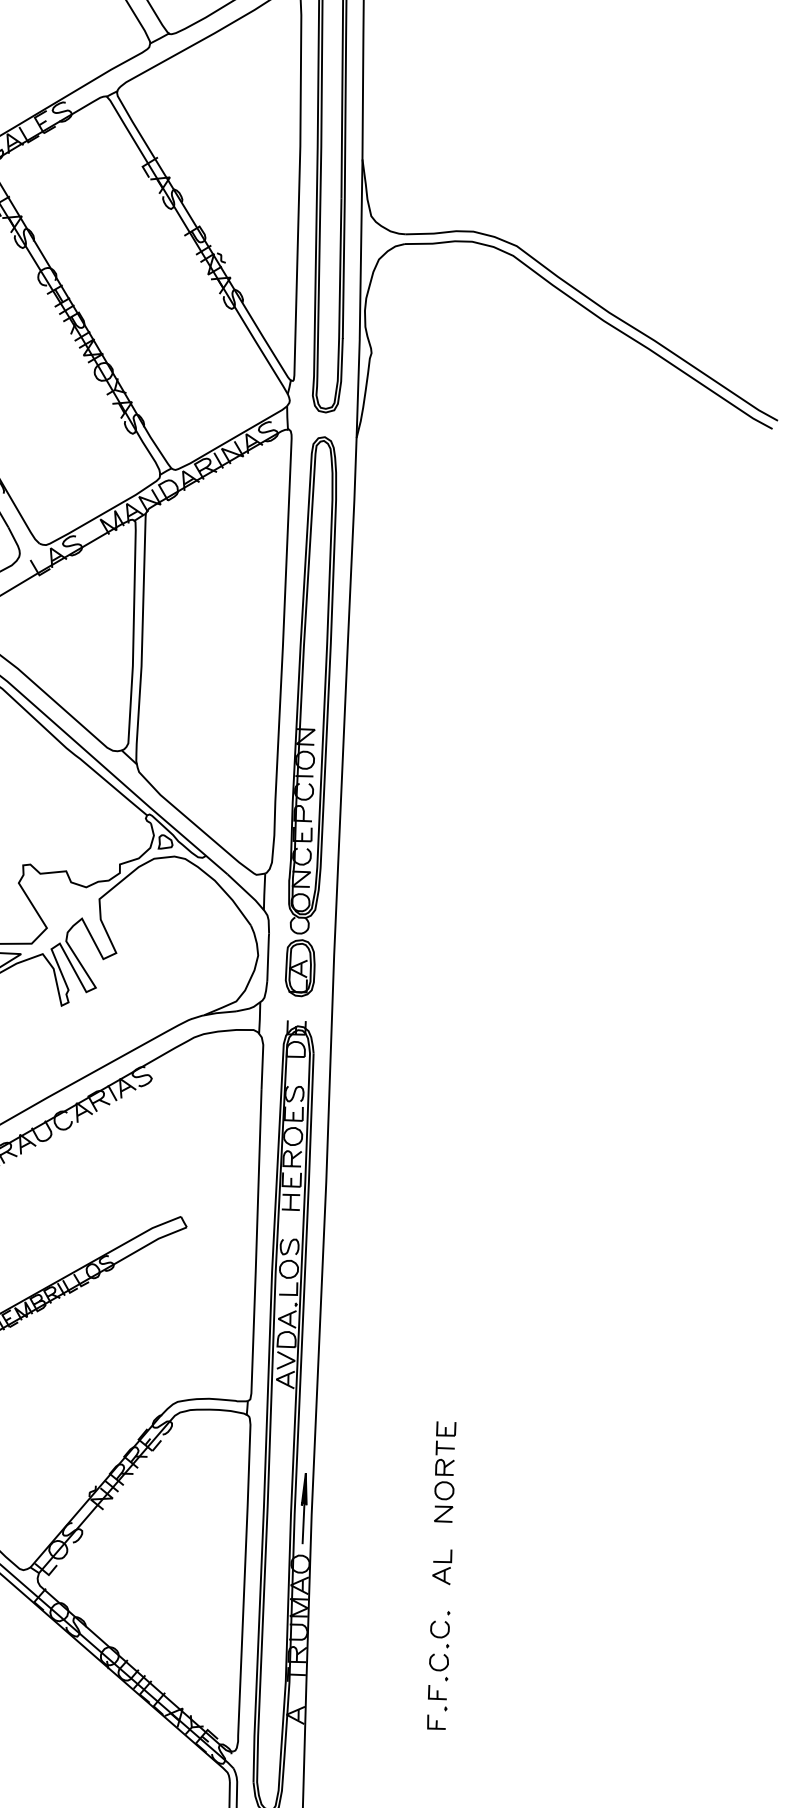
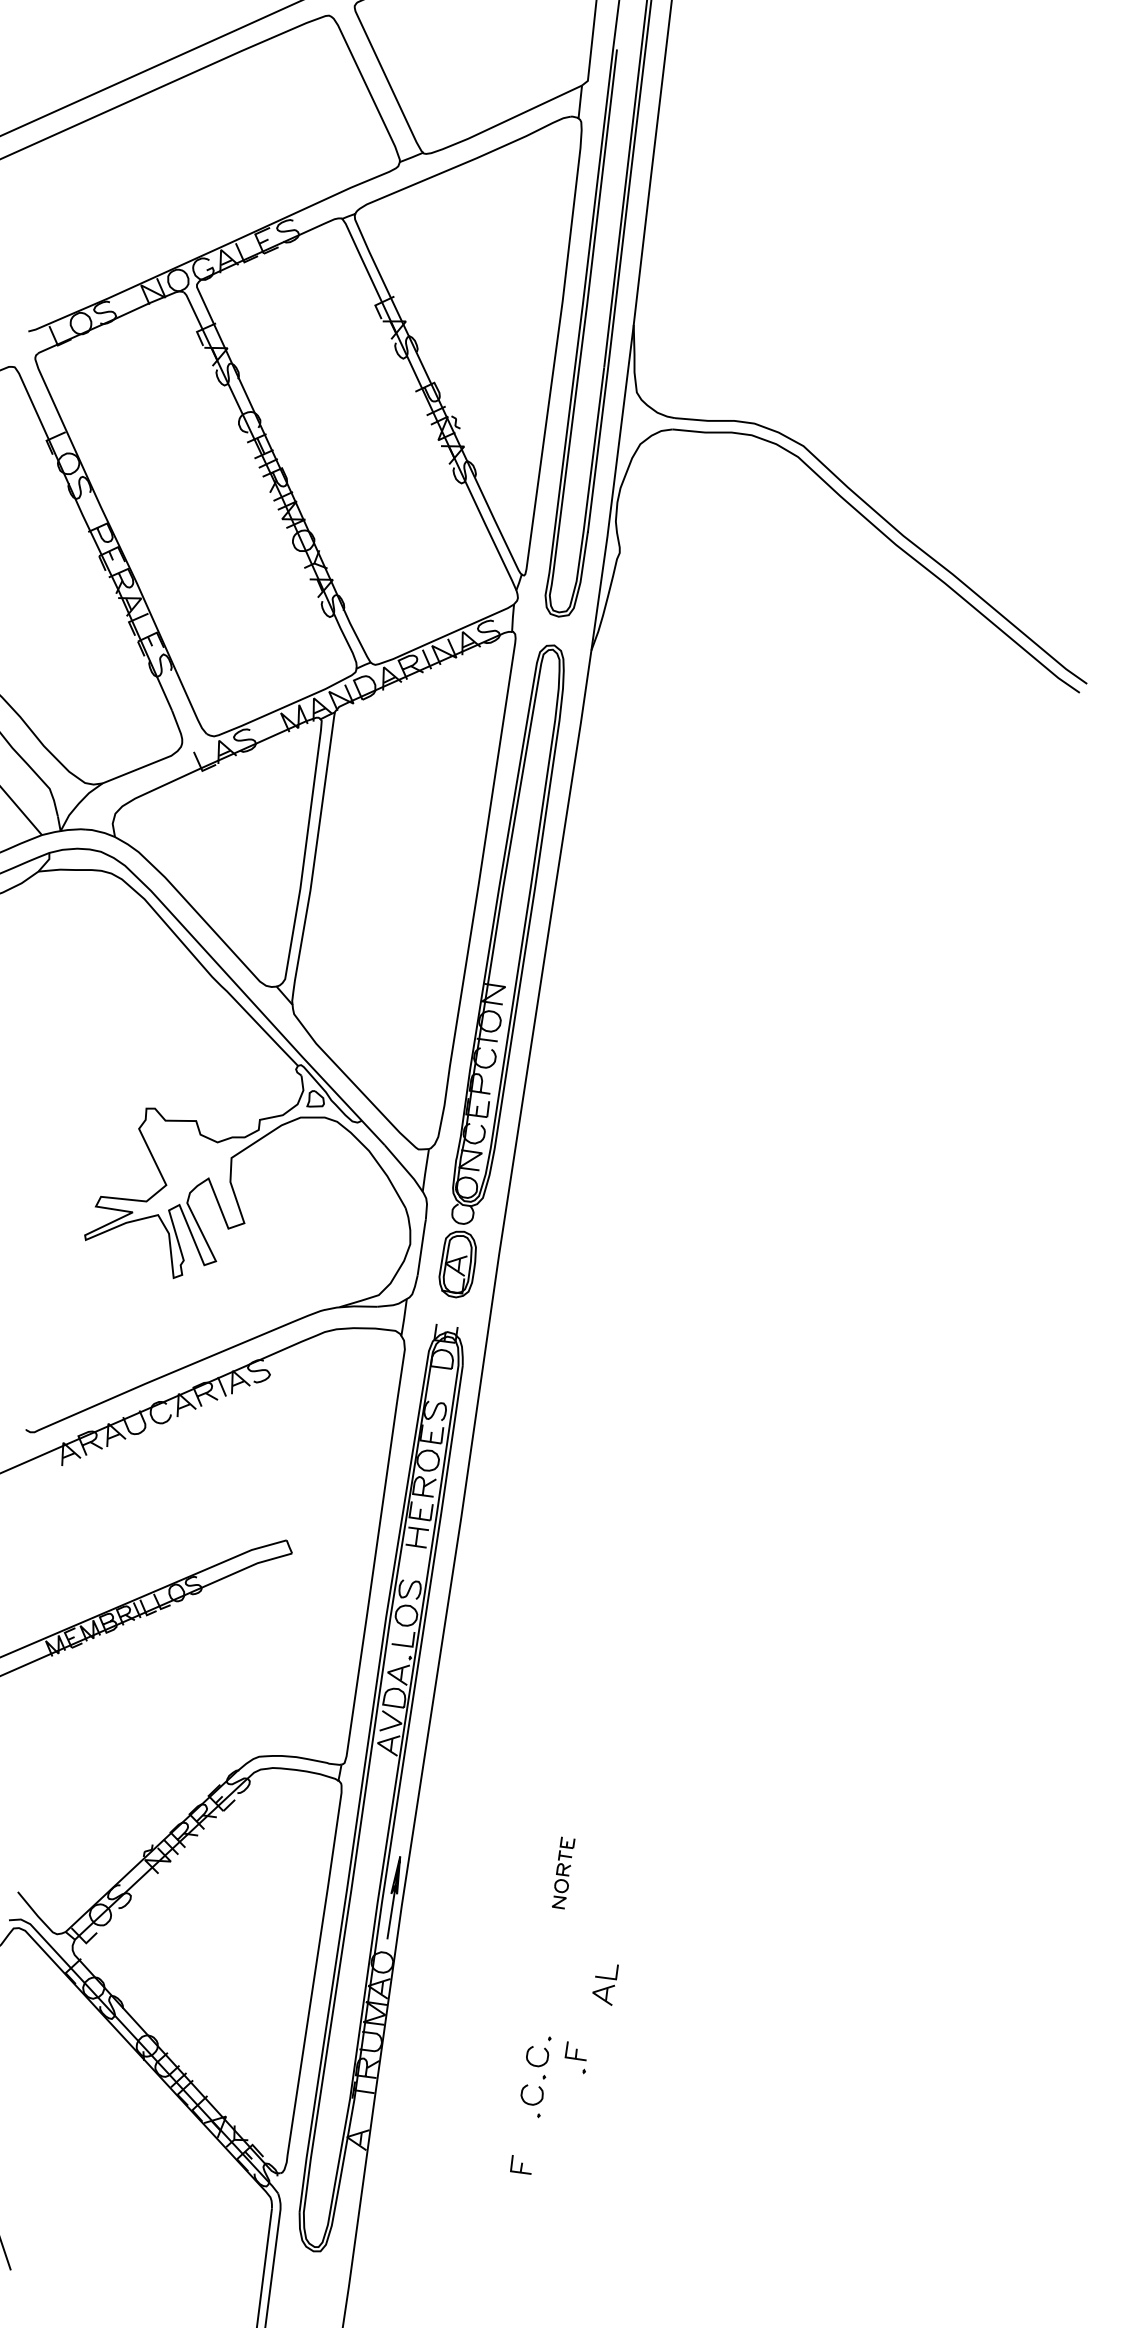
part: (445, 1471) -> (563, 1872), size x0.6
part: (442, 1567) -> (605, 1984), moved
part: (437, 1697) -> (575, 2057), moved

